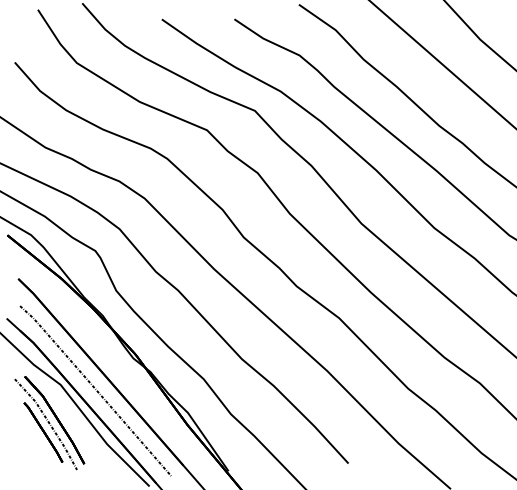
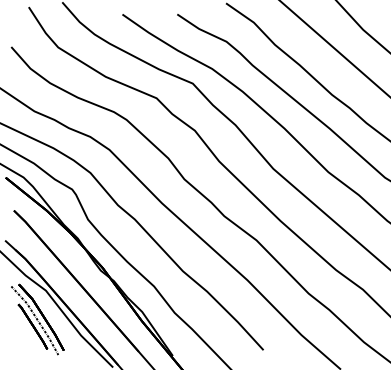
line: (95, 389) -> (72, 294), removed

